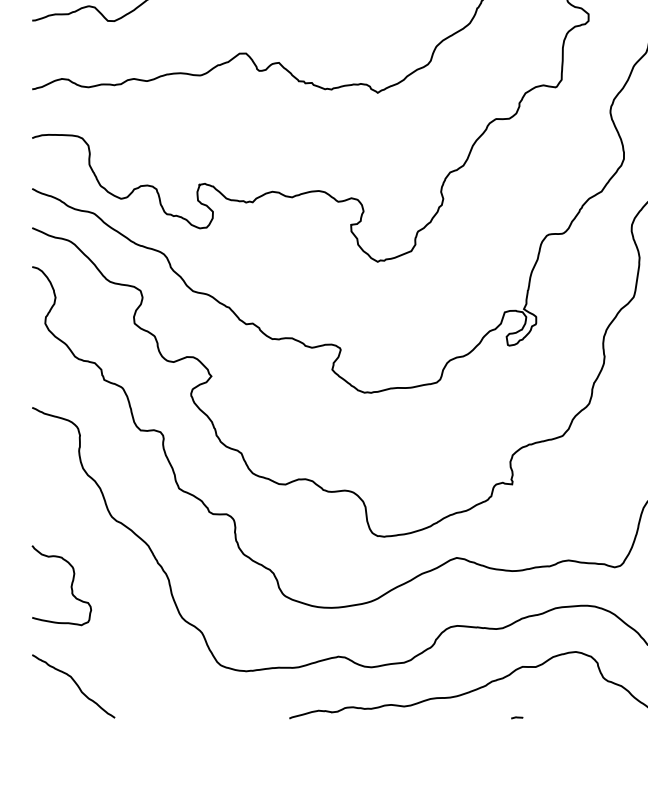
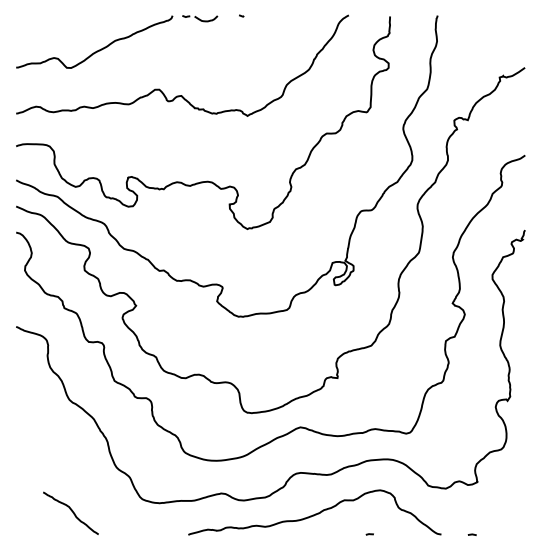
curve: (70, 585) -> (41, 445), removed
curve: (74, 683) -> (71, 511), moved
line: (516, 717) -> (369, 534), moved

